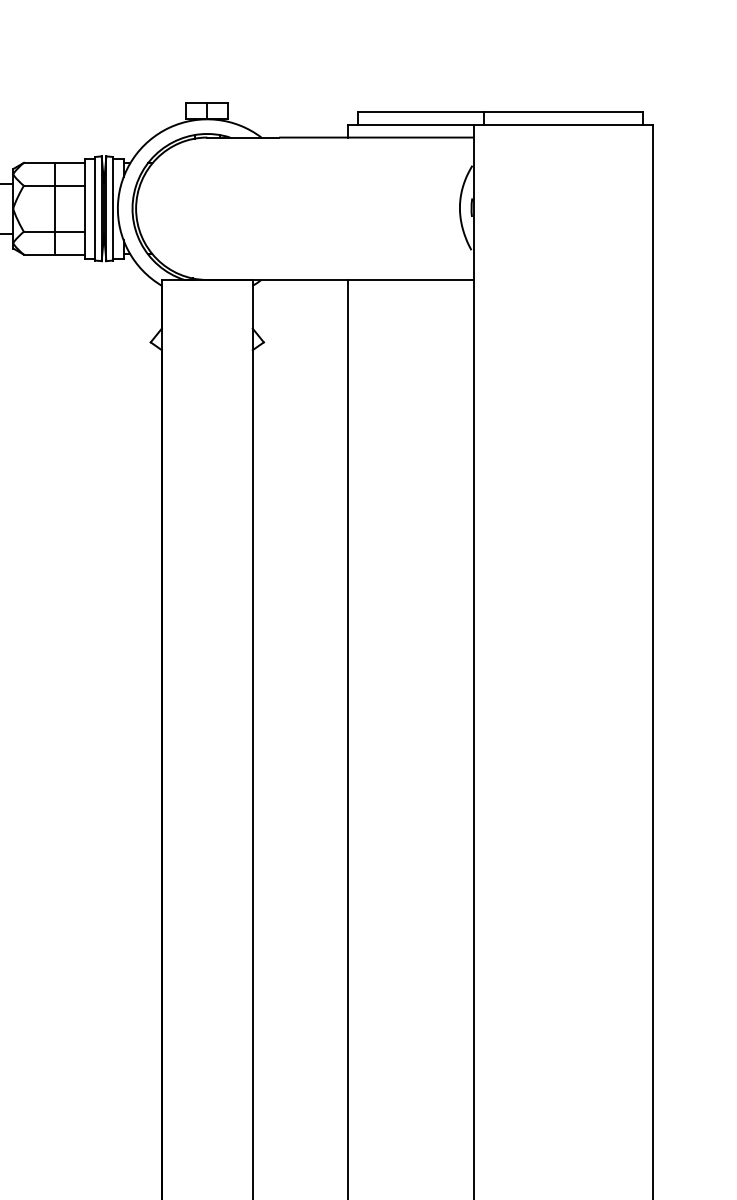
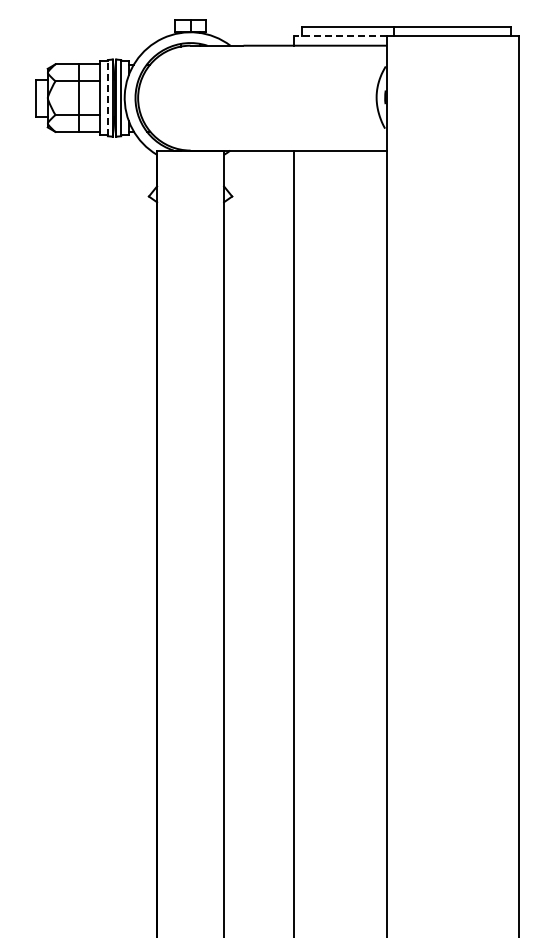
line: (410, 125) -> (340, 36), solid -> dashed
line: (94, 207) -> (107, 97), solid -> dashed

